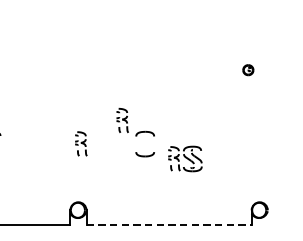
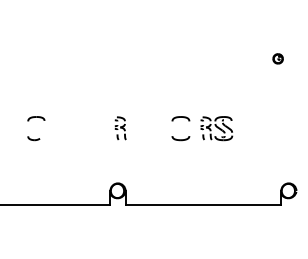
part: (122, 120) -> (159, 106), removed
part: (185, 158) -> (216, 128), moved
line: (169, 224) -> (203, 204), dashed -> solid

